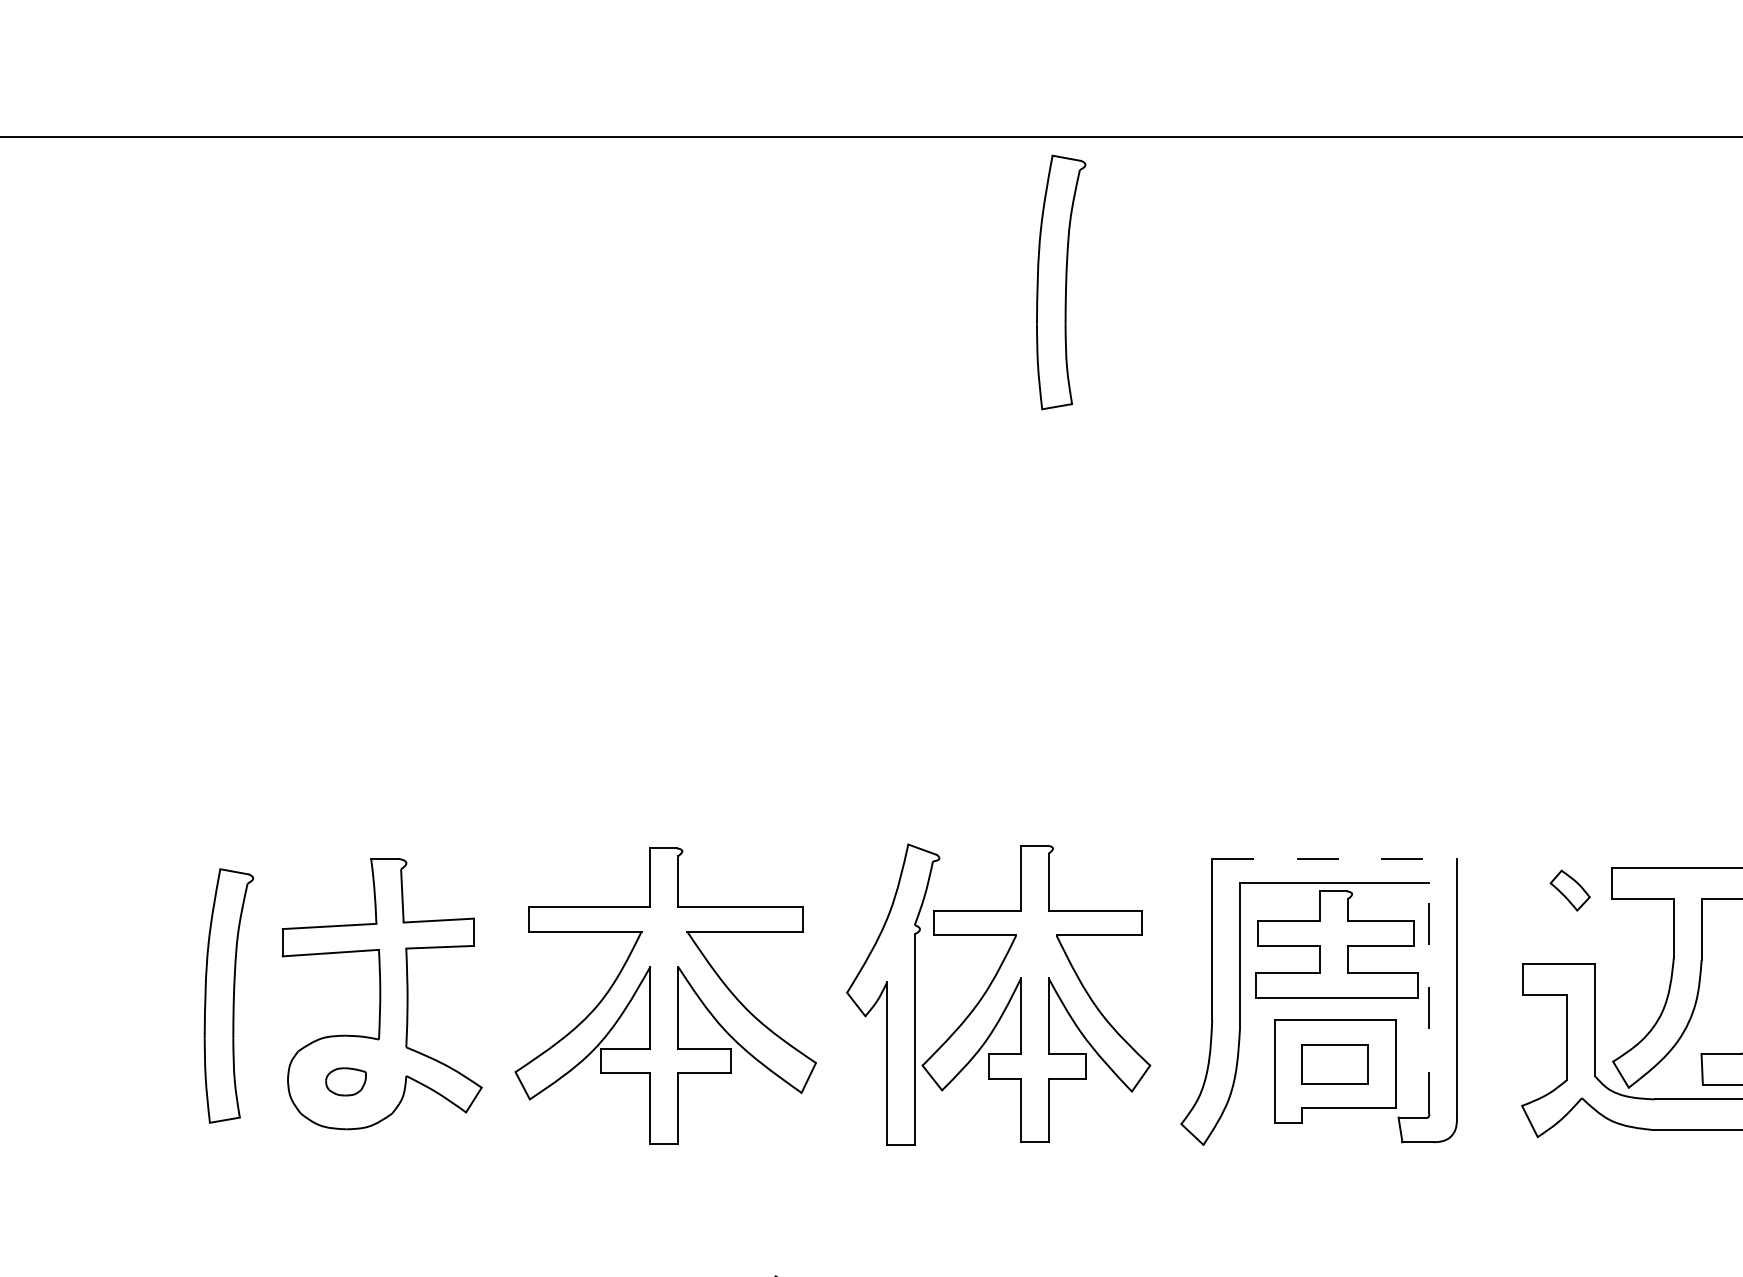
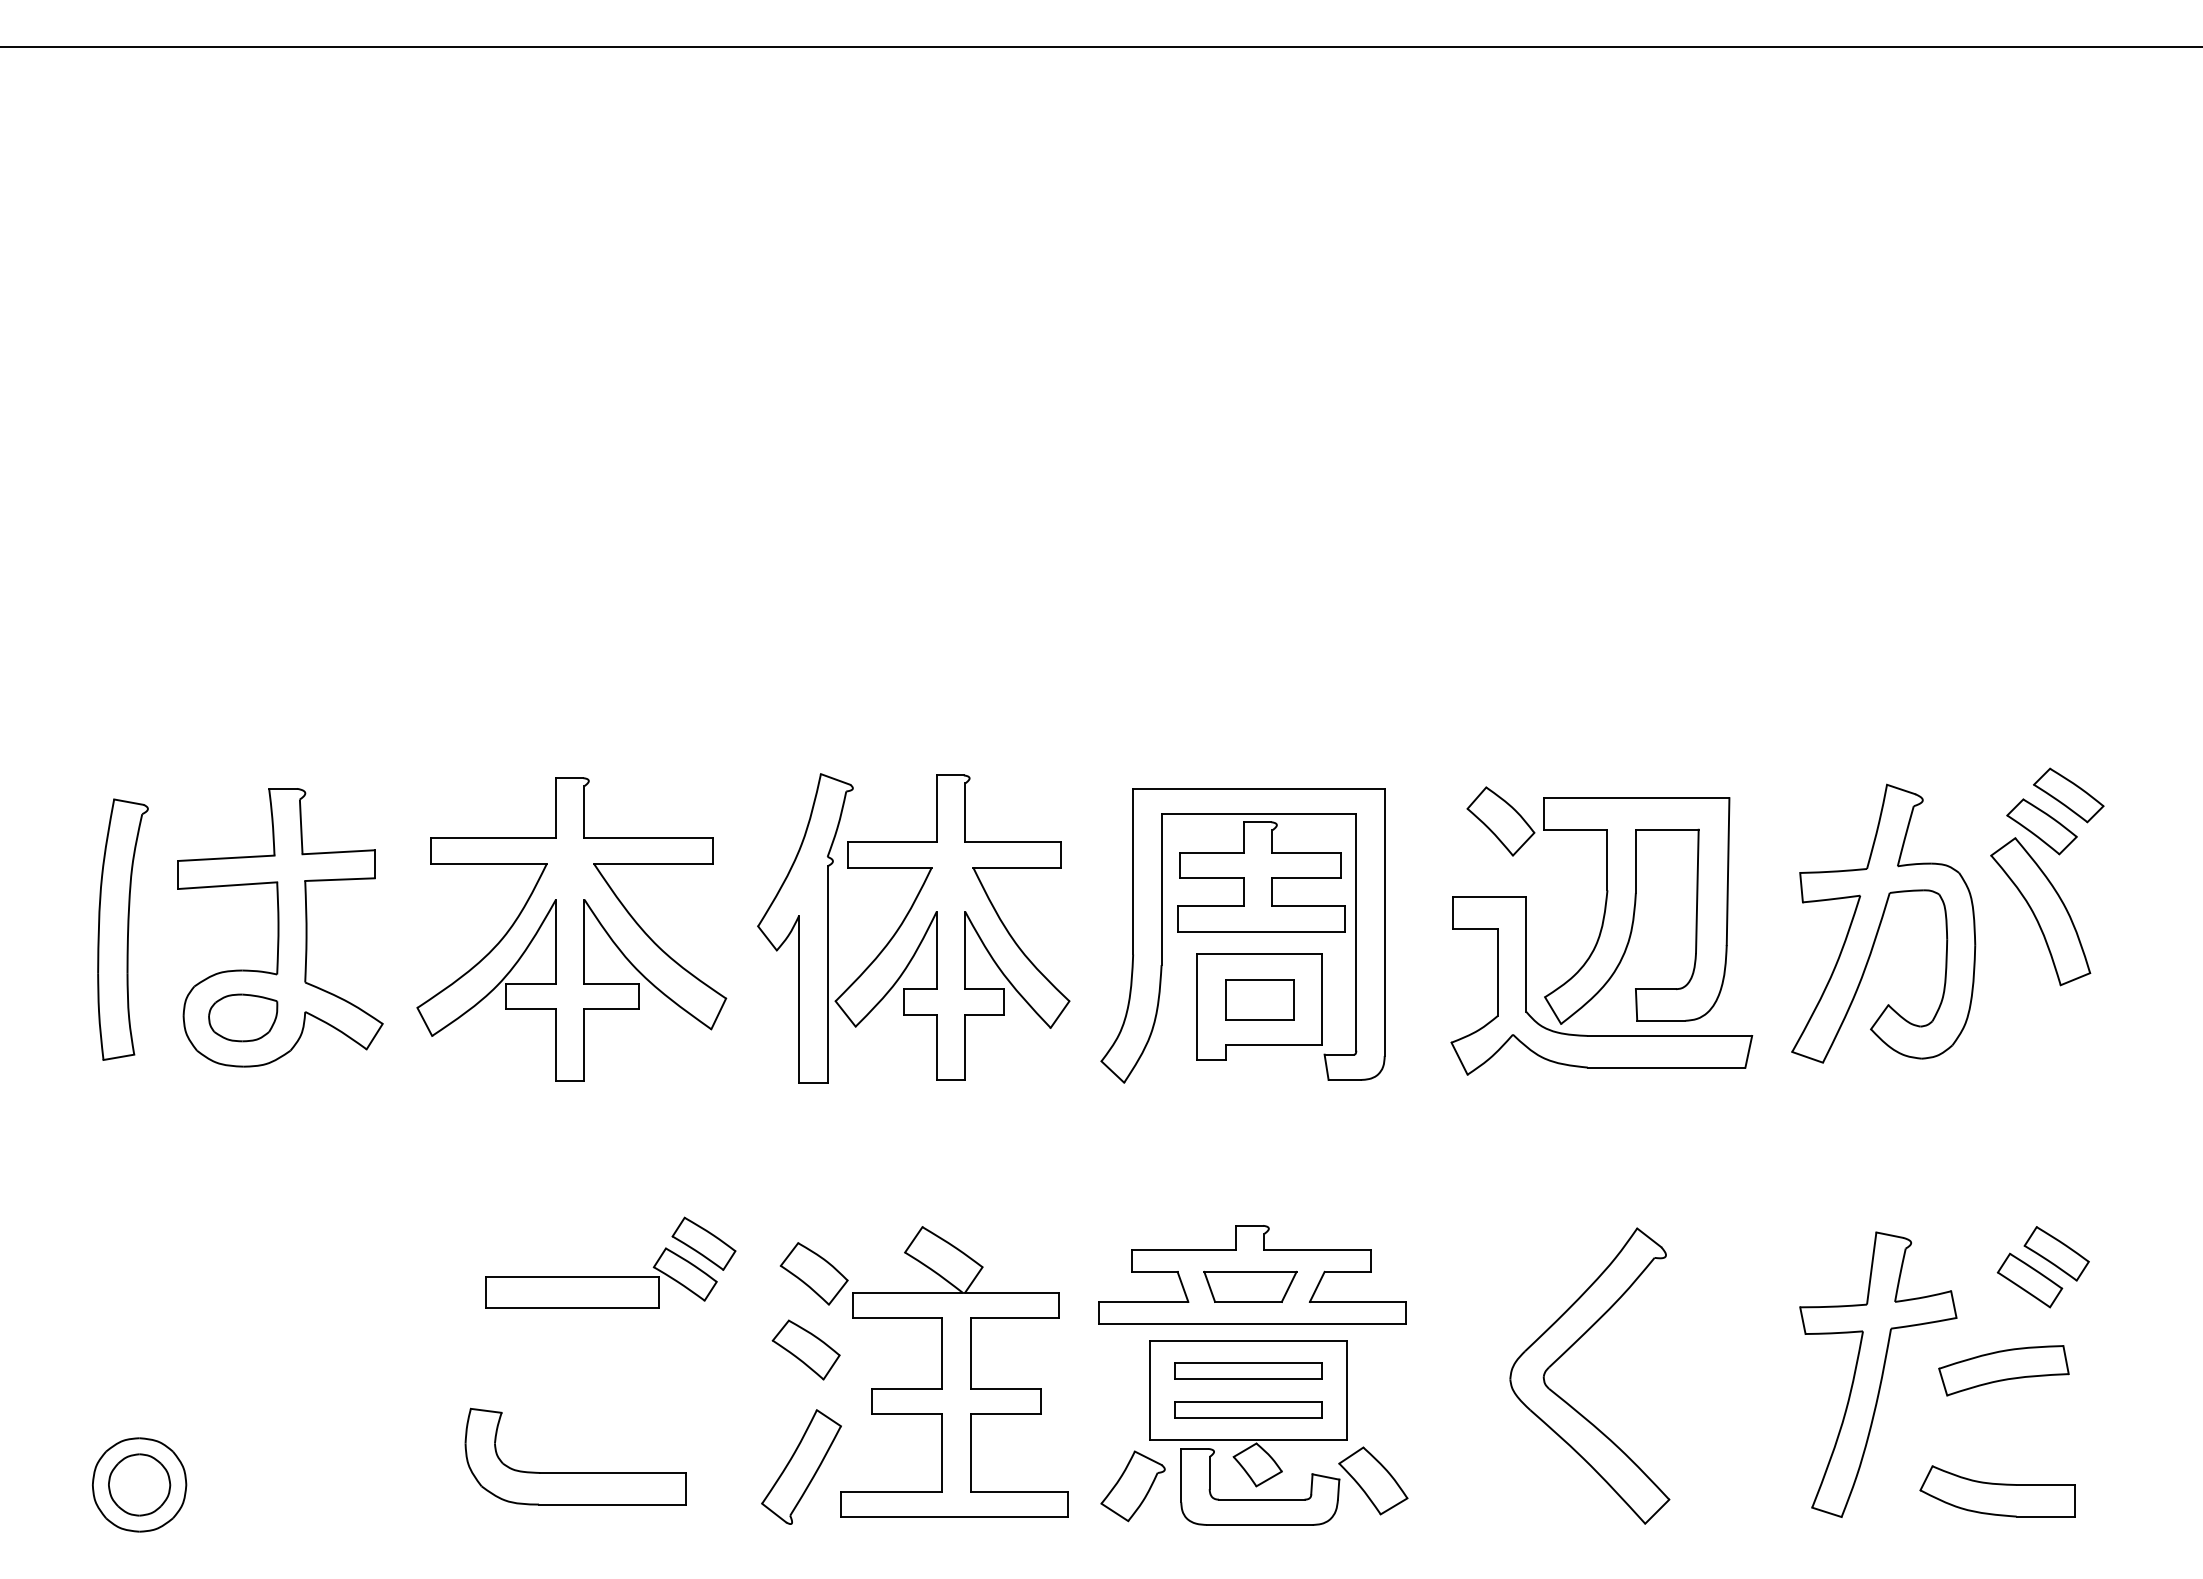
part: (1060, 282) -> (977, 196), removed
line: (1334, 858) -> (1258, 788), dashed -> solid
part: (1569, 890) -> (1500, 821), size x1.67
line: (1429, 997) -> (1356, 931), dashed -> solid
part: (346, 1081) -> (243, 1017), size x1.67

